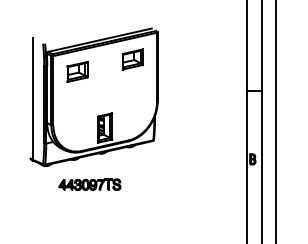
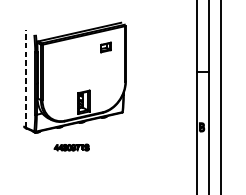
part: (132, 59) -> (105, 47), size x0.6
part: (77, 71) -> (61, 57), removed
line: (32, 98) -> (25, 78), solid -> dashed
part: (89, 184) -> (71, 147), size x0.7

